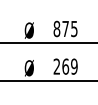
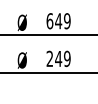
text: (65, 28) -> (58, 20), 875 -> 649
text: (65, 66) -> (58, 58), 269 -> 249

